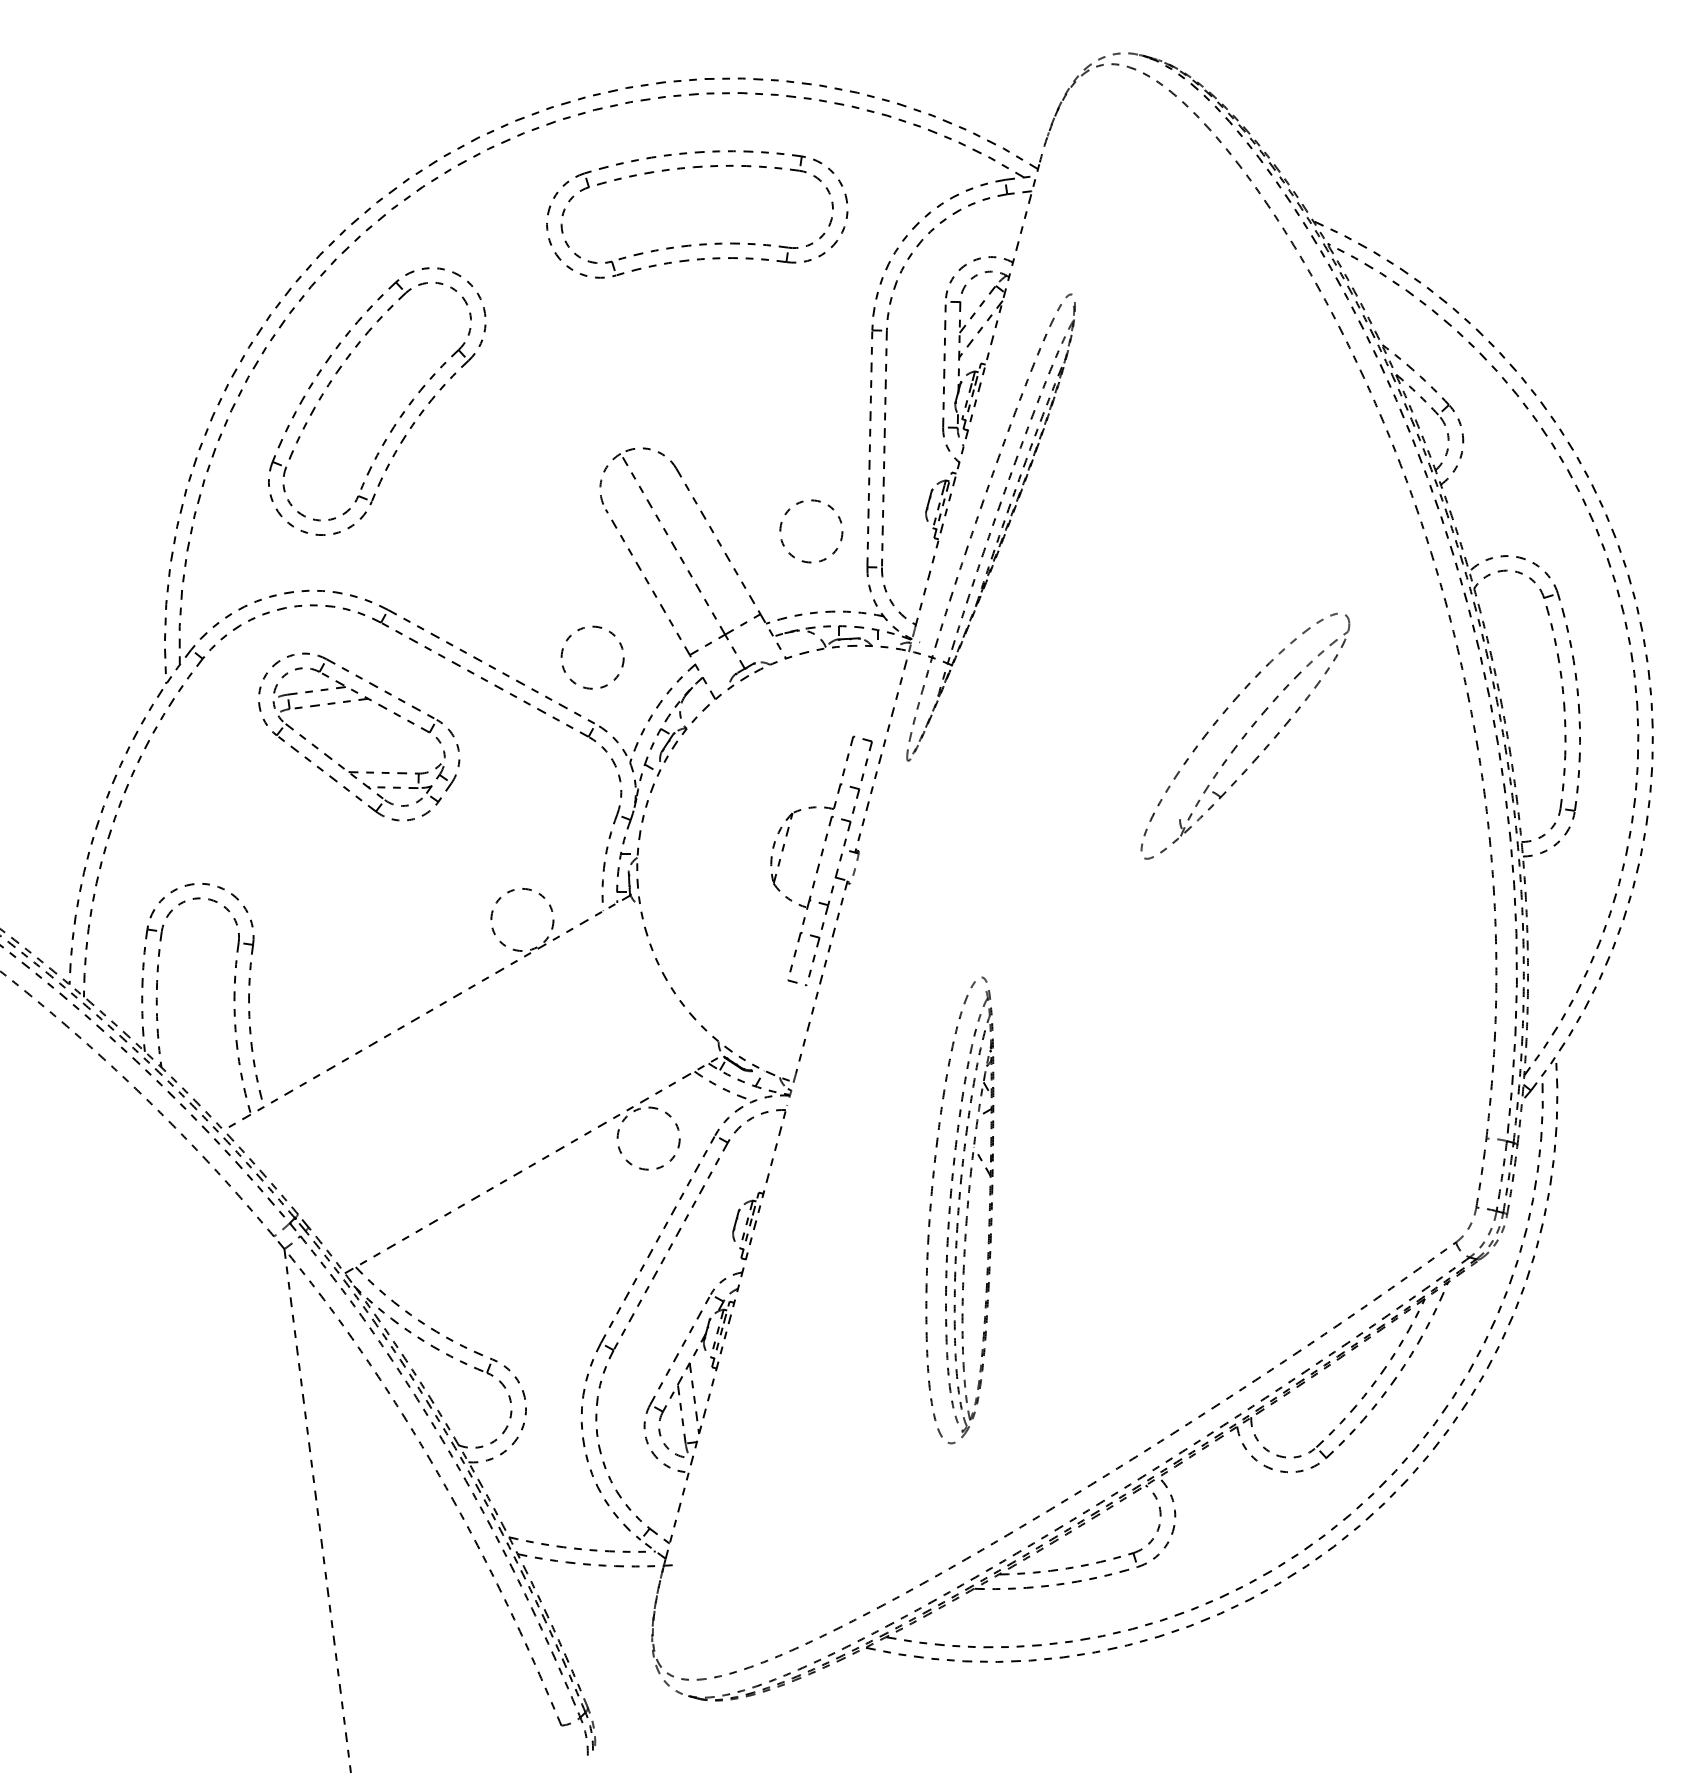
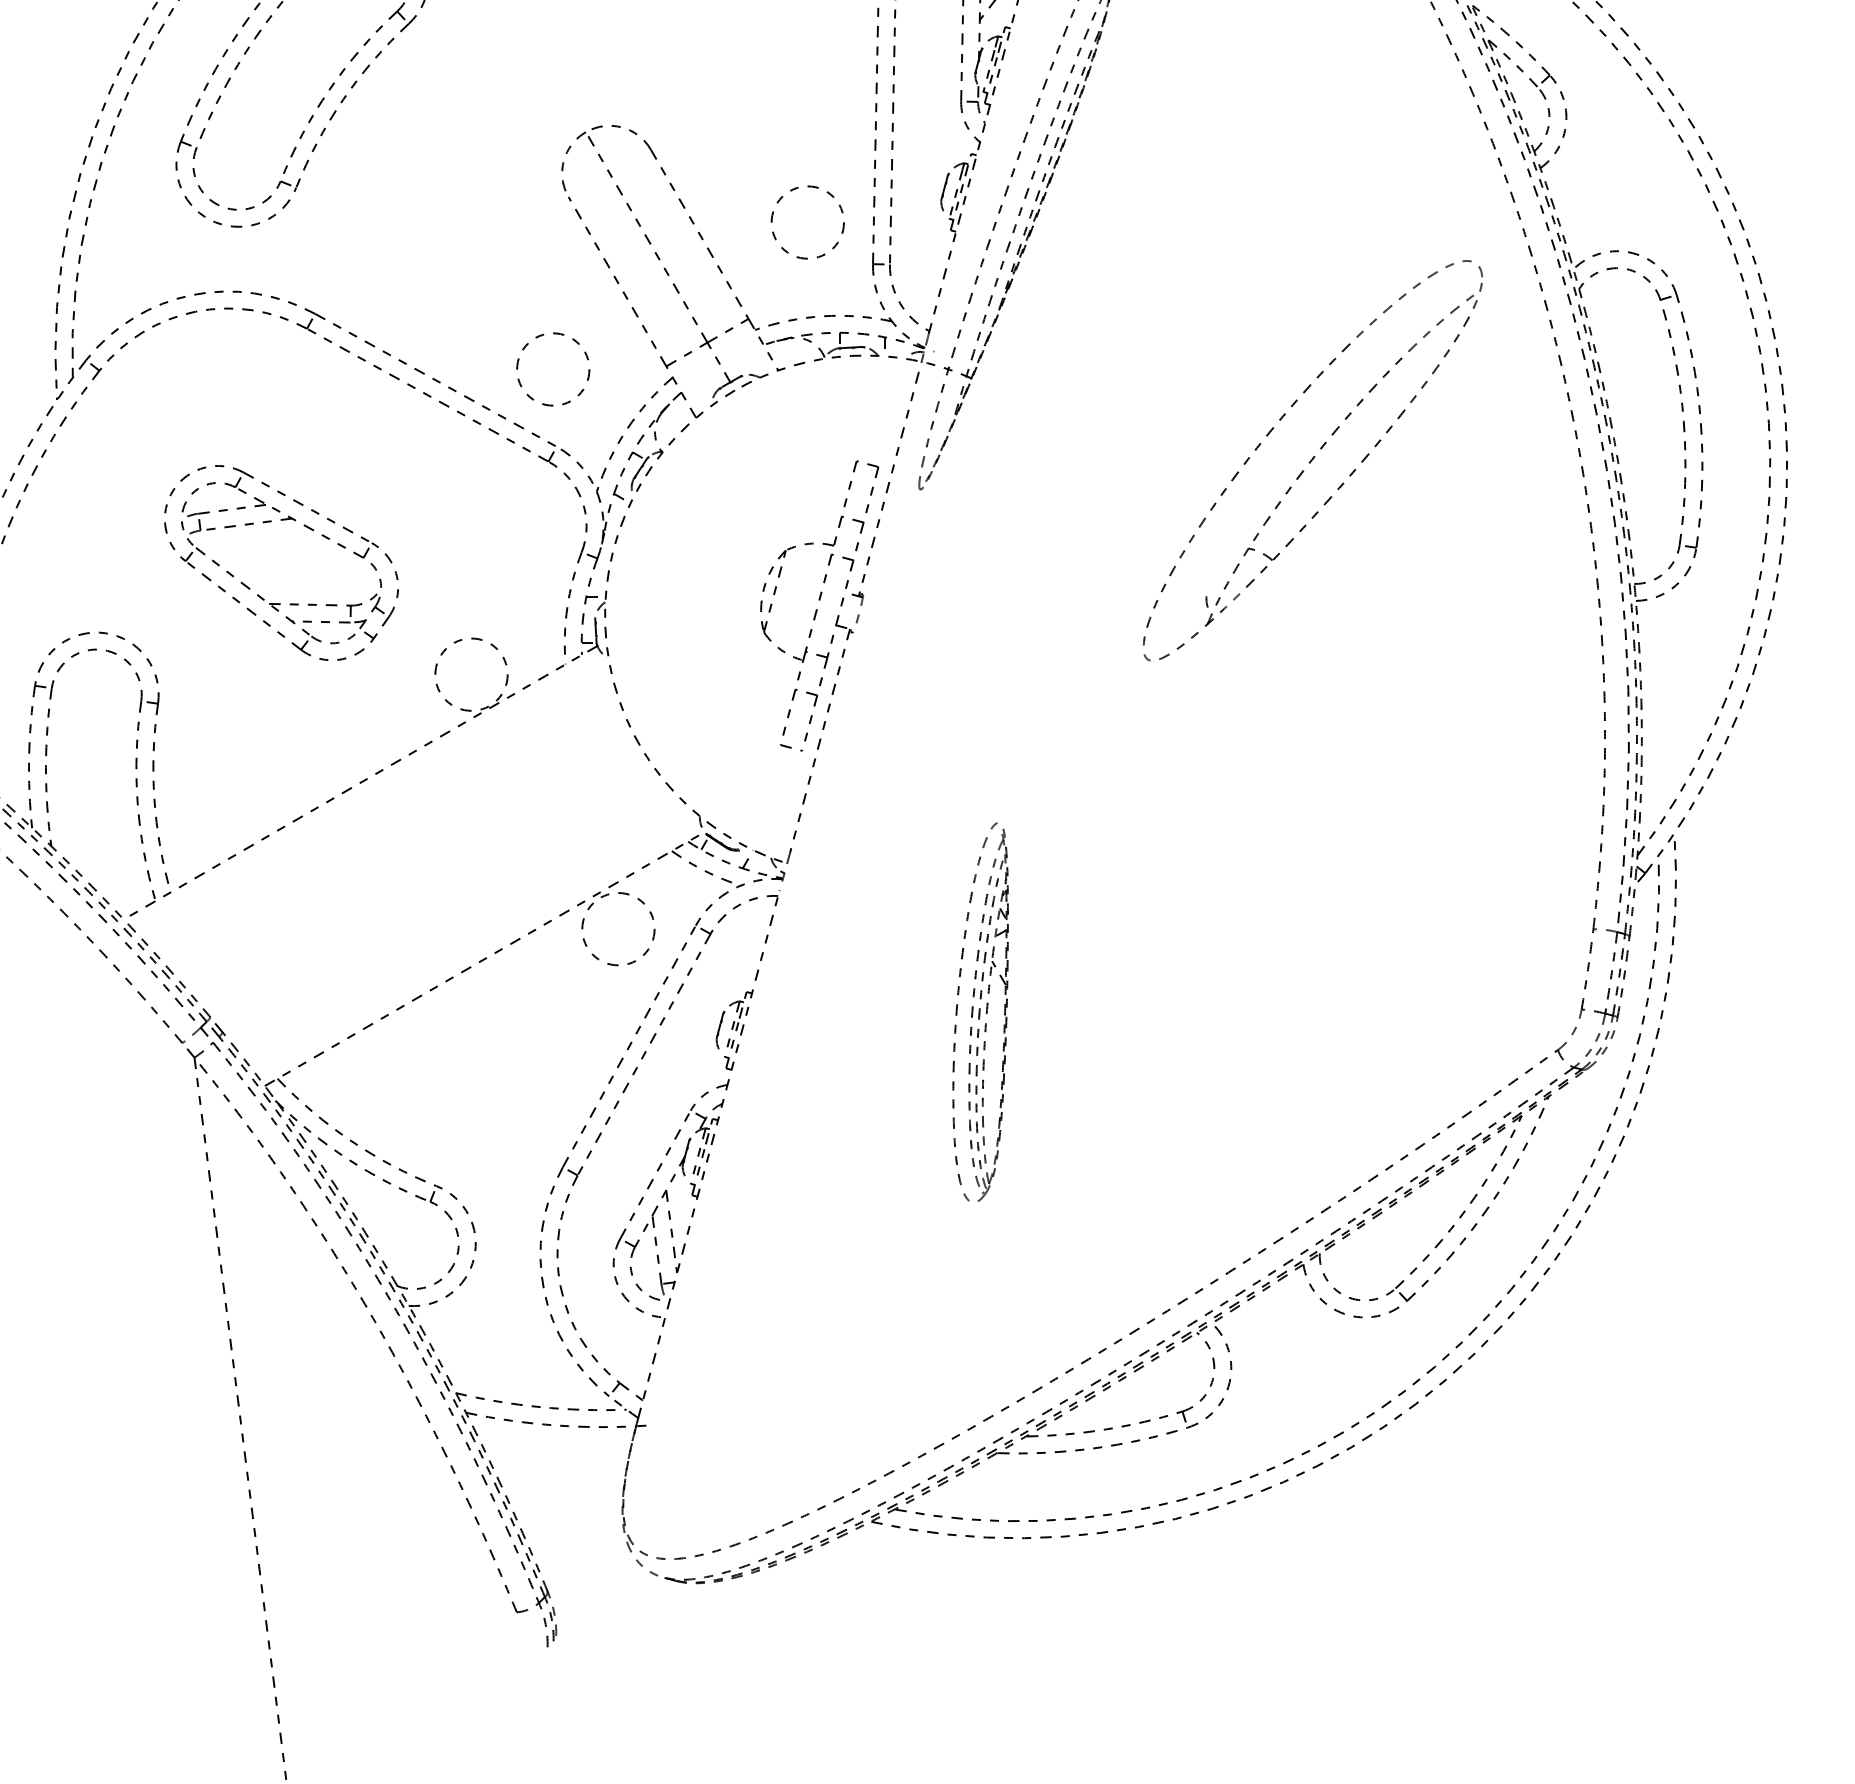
part: (1245, 735) -> (1313, 460), size x1.4
part: (340, 764) -> (259, 595), moved
part: (959, 1210) -> (980, 1012), size x0.7

